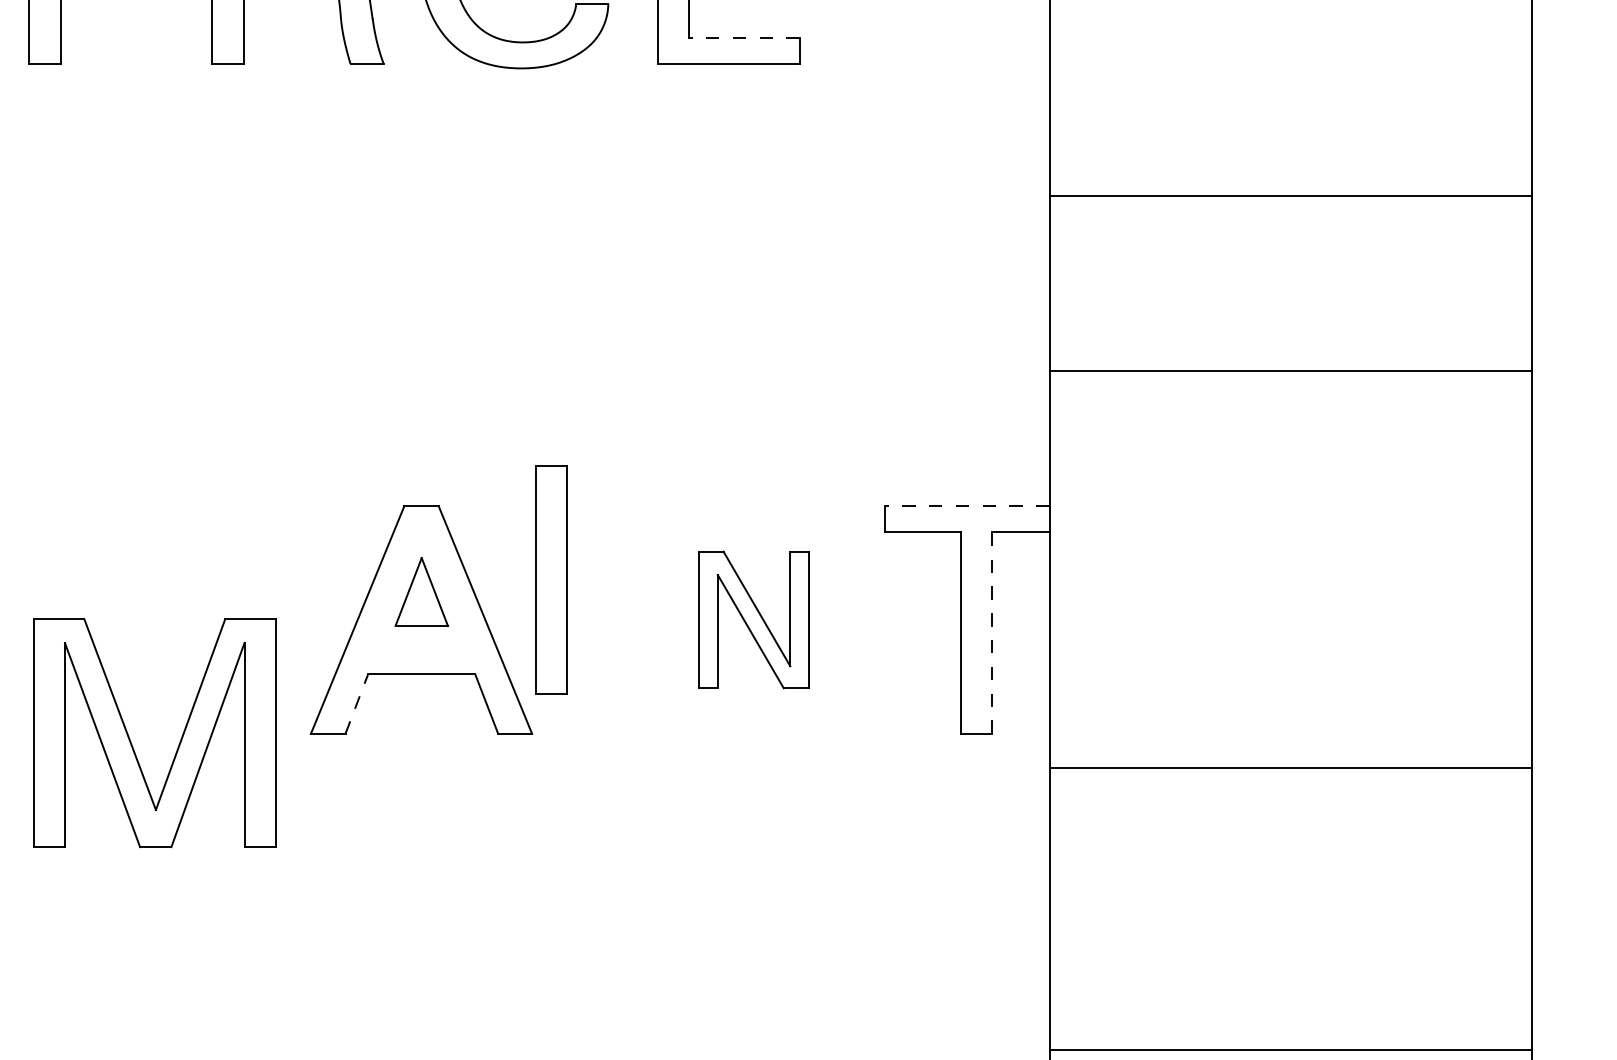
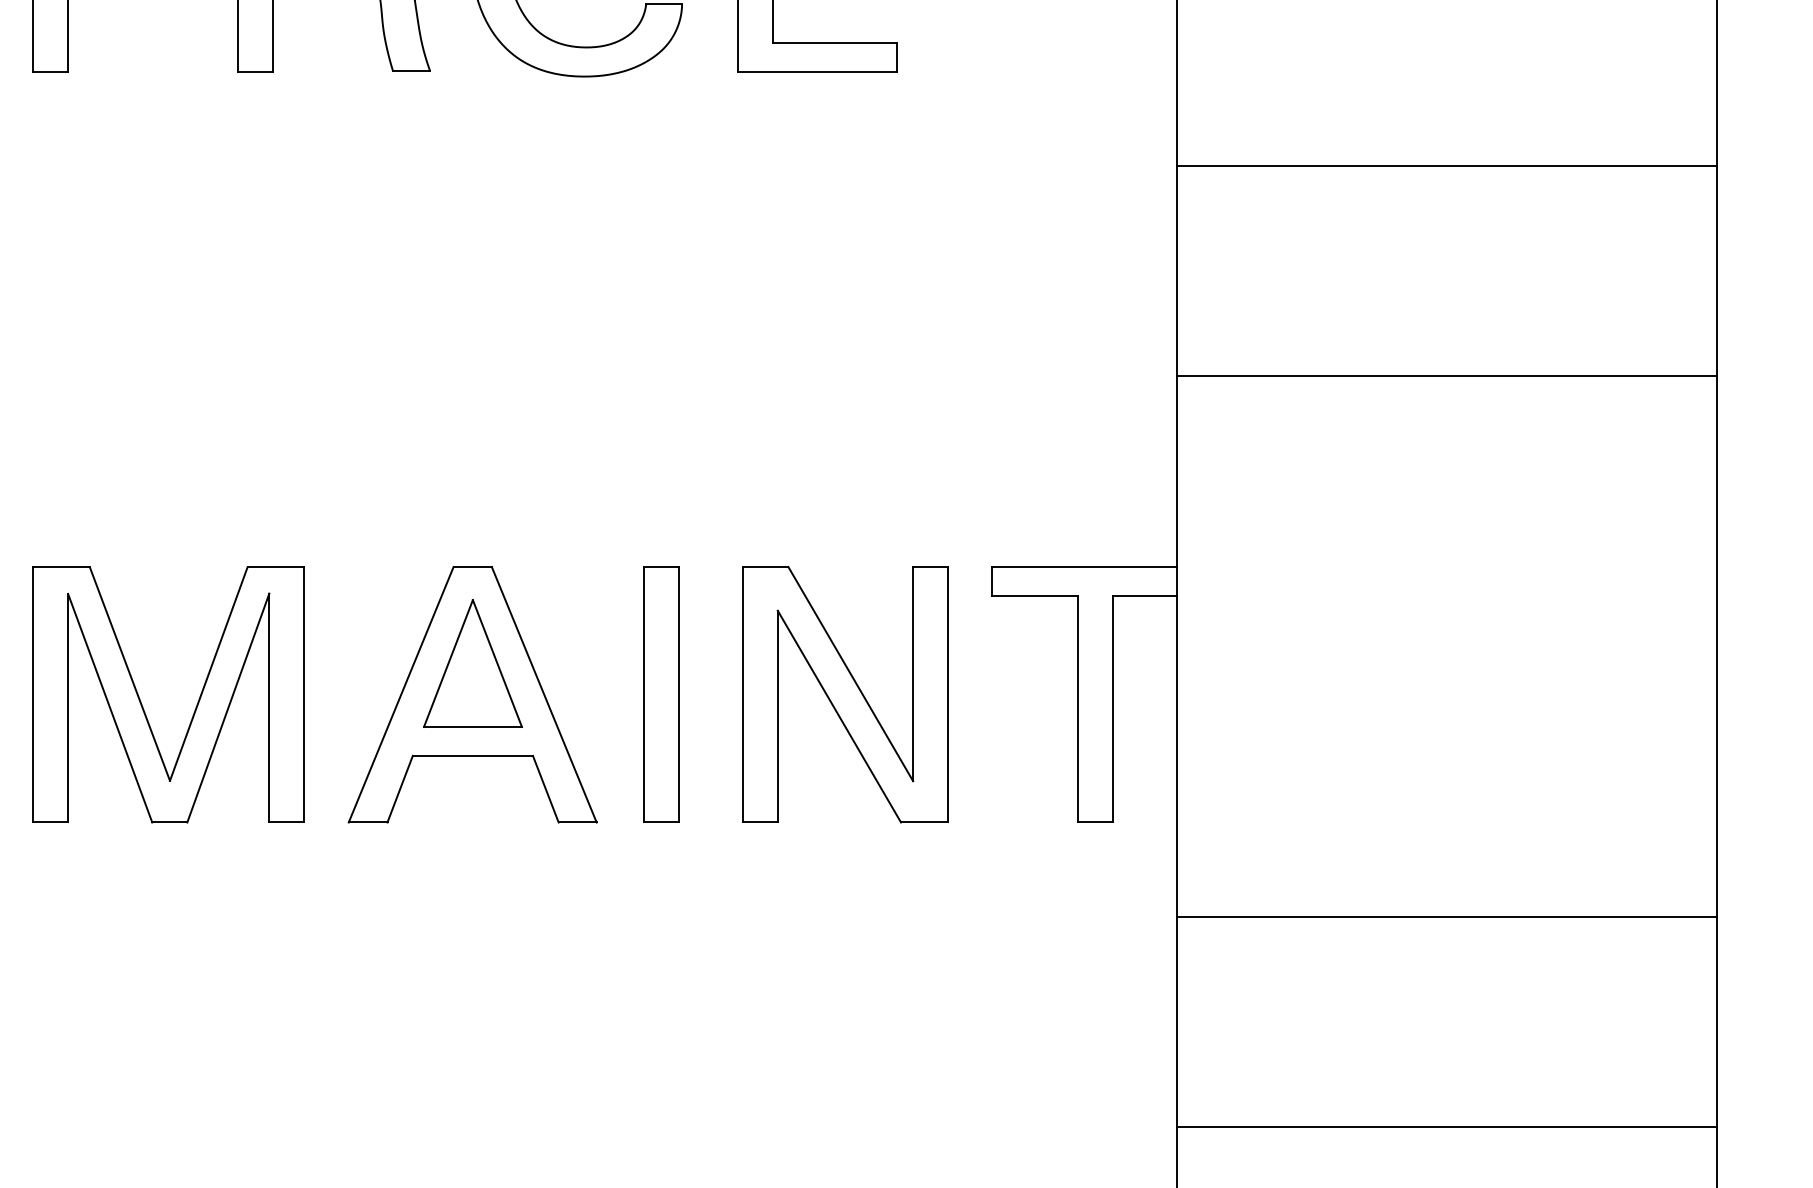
line: (744, 38) -> (834, 42), dashed -> solid
line: (1290, 196) -> (1446, 166), moved
line: (1290, 370) -> (1446, 376), moved
line: (966, 506) -> (1083, 567), dashed -> solid
part: (551, 579) -> (661, 694), moved
part: (421, 592) -> (472, 663), size x1.67
part: (754, 619) -> (845, 694), size x1.67
line: (992, 632) -> (1112, 708), dashed -> solid
line: (357, 704) -> (400, 789), dashed -> solid
part: (132, 743) -> (143, 706), moved
line: (1290, 768) -> (1446, 917), moved
line: (1290, 1050) -> (1446, 1127), moved

